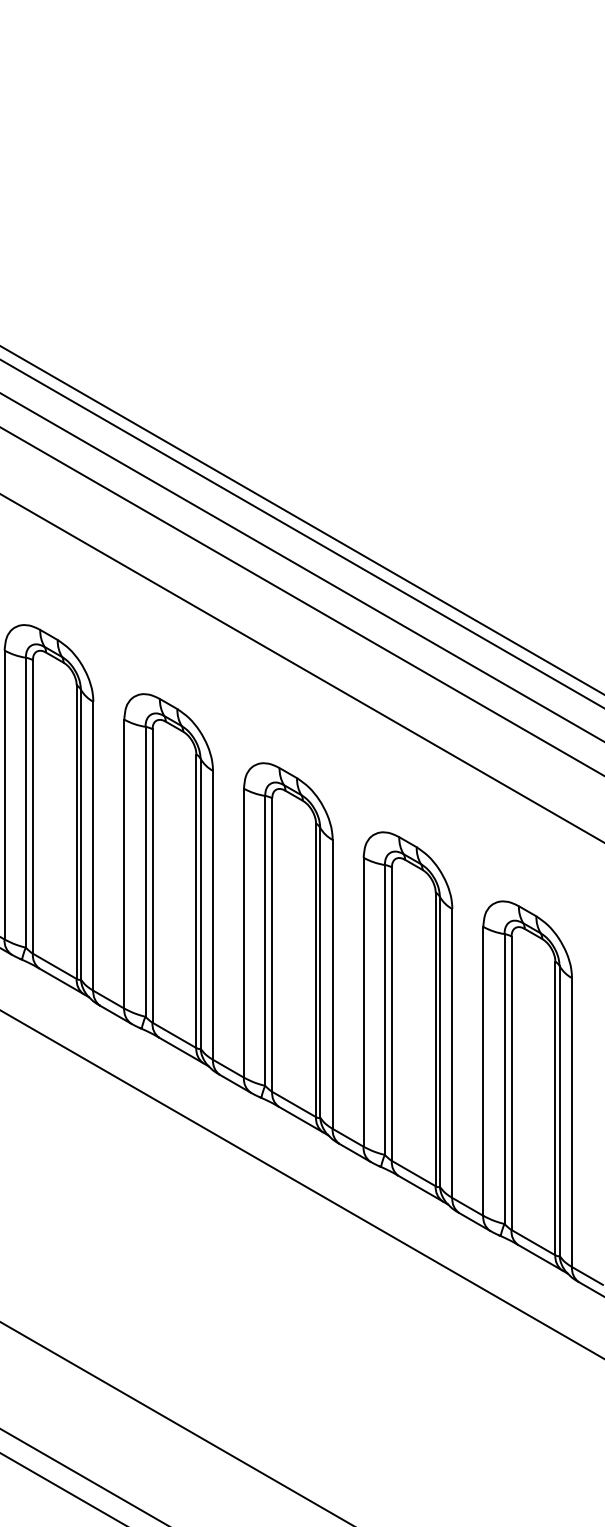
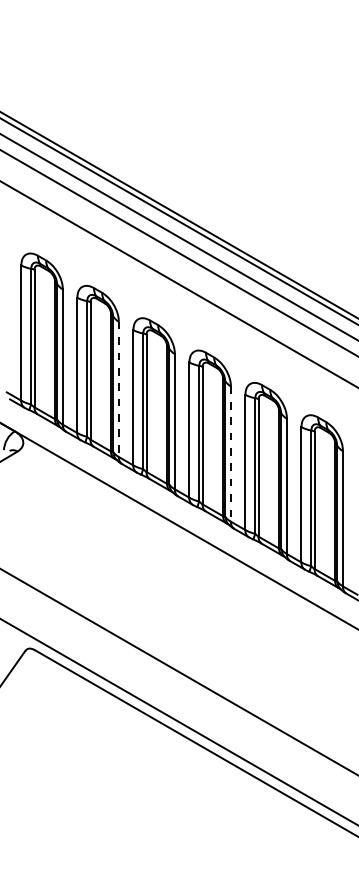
line: (92, 846) -> (118, 389), solid -> dashed
line: (331, 985) -> (230, 454), solid -> dashed

